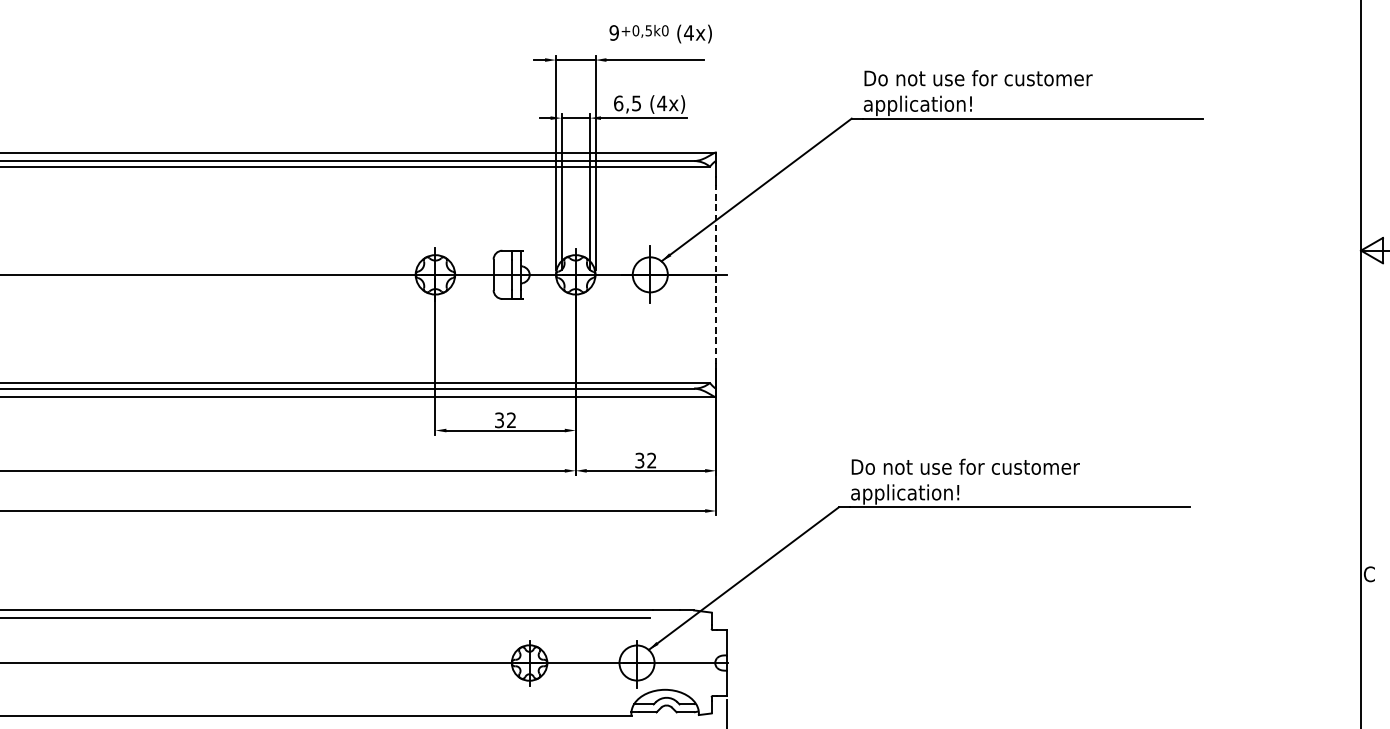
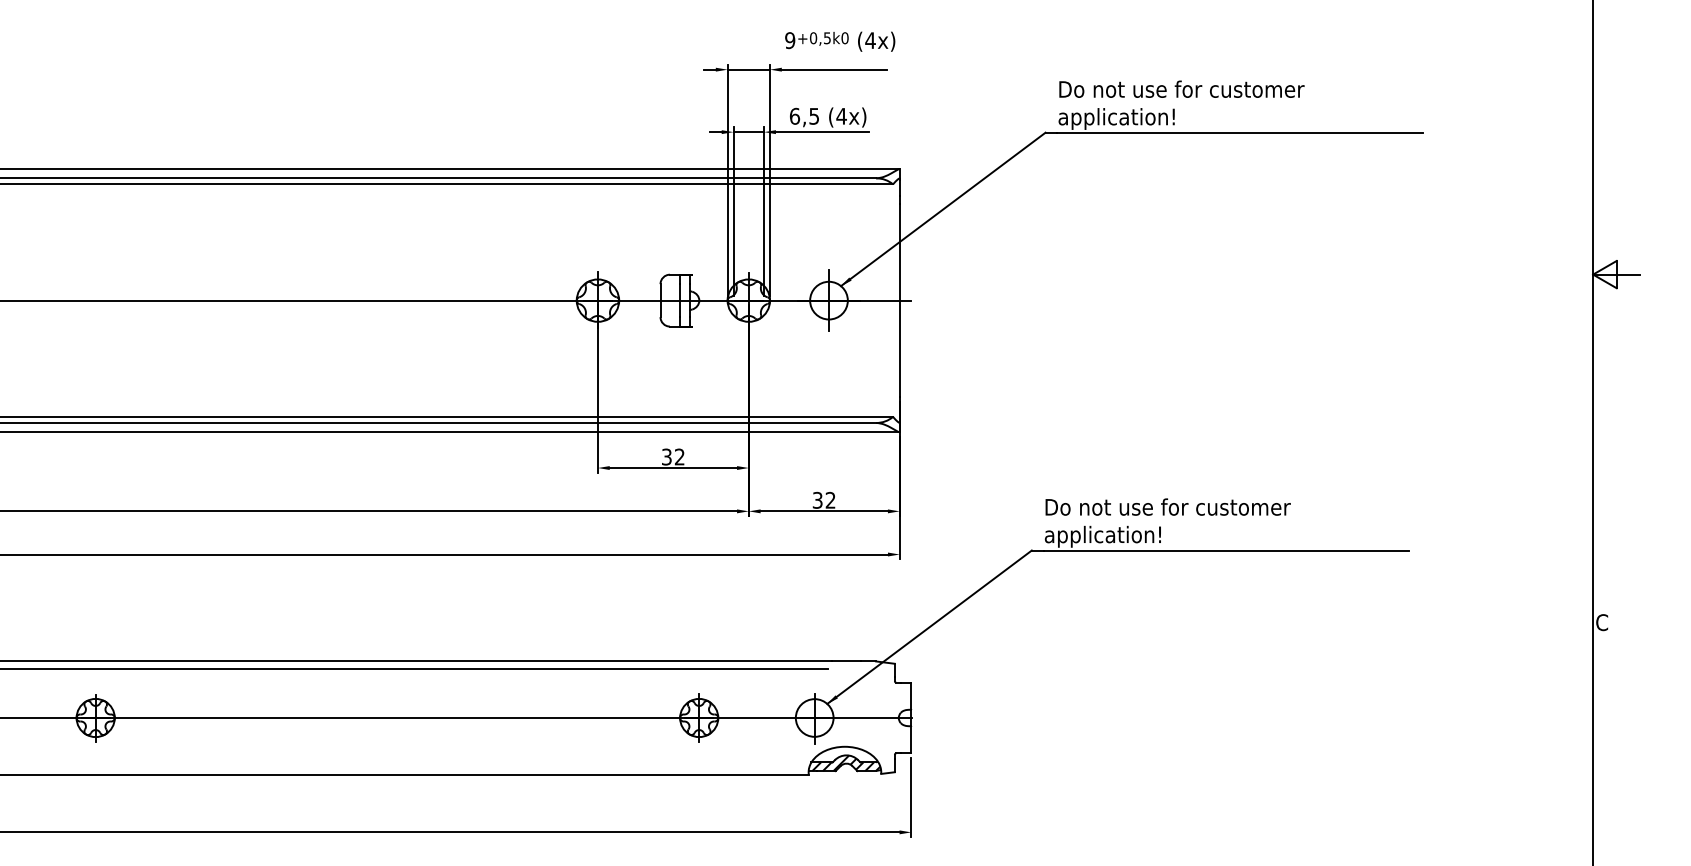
line: (715, 274) -> (899, 300), dashed -> solid
hatch: (666, 705) -> (846, 763), added

